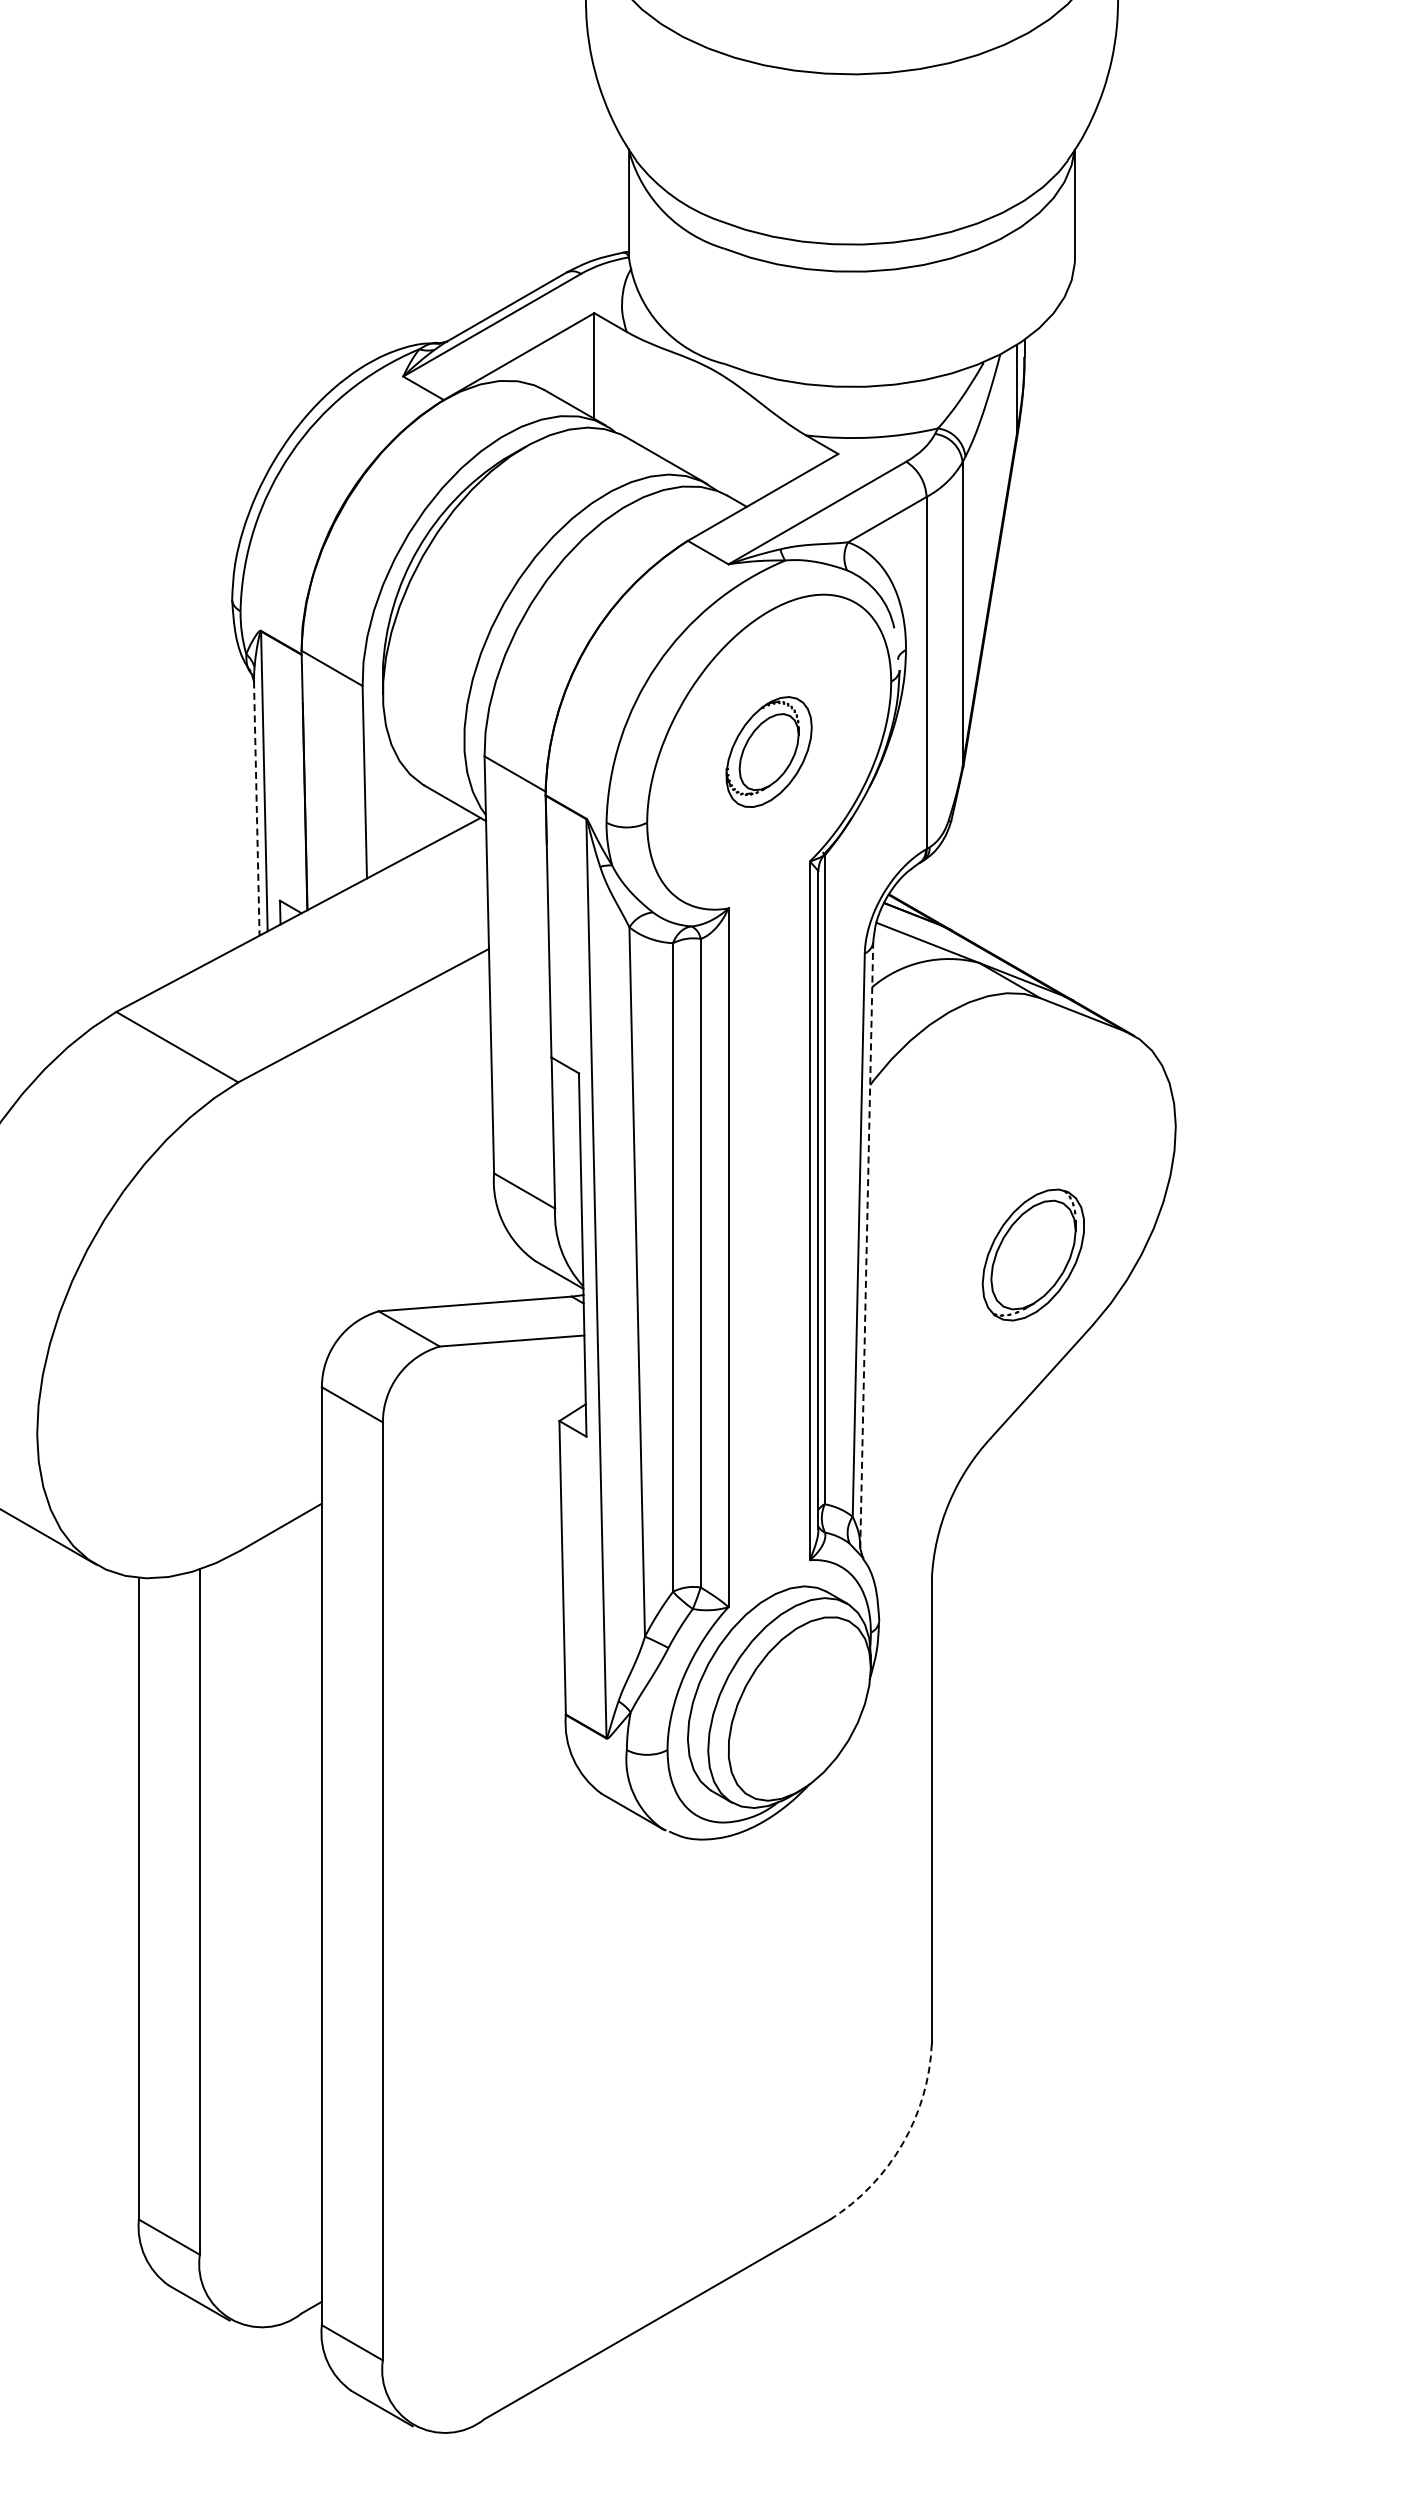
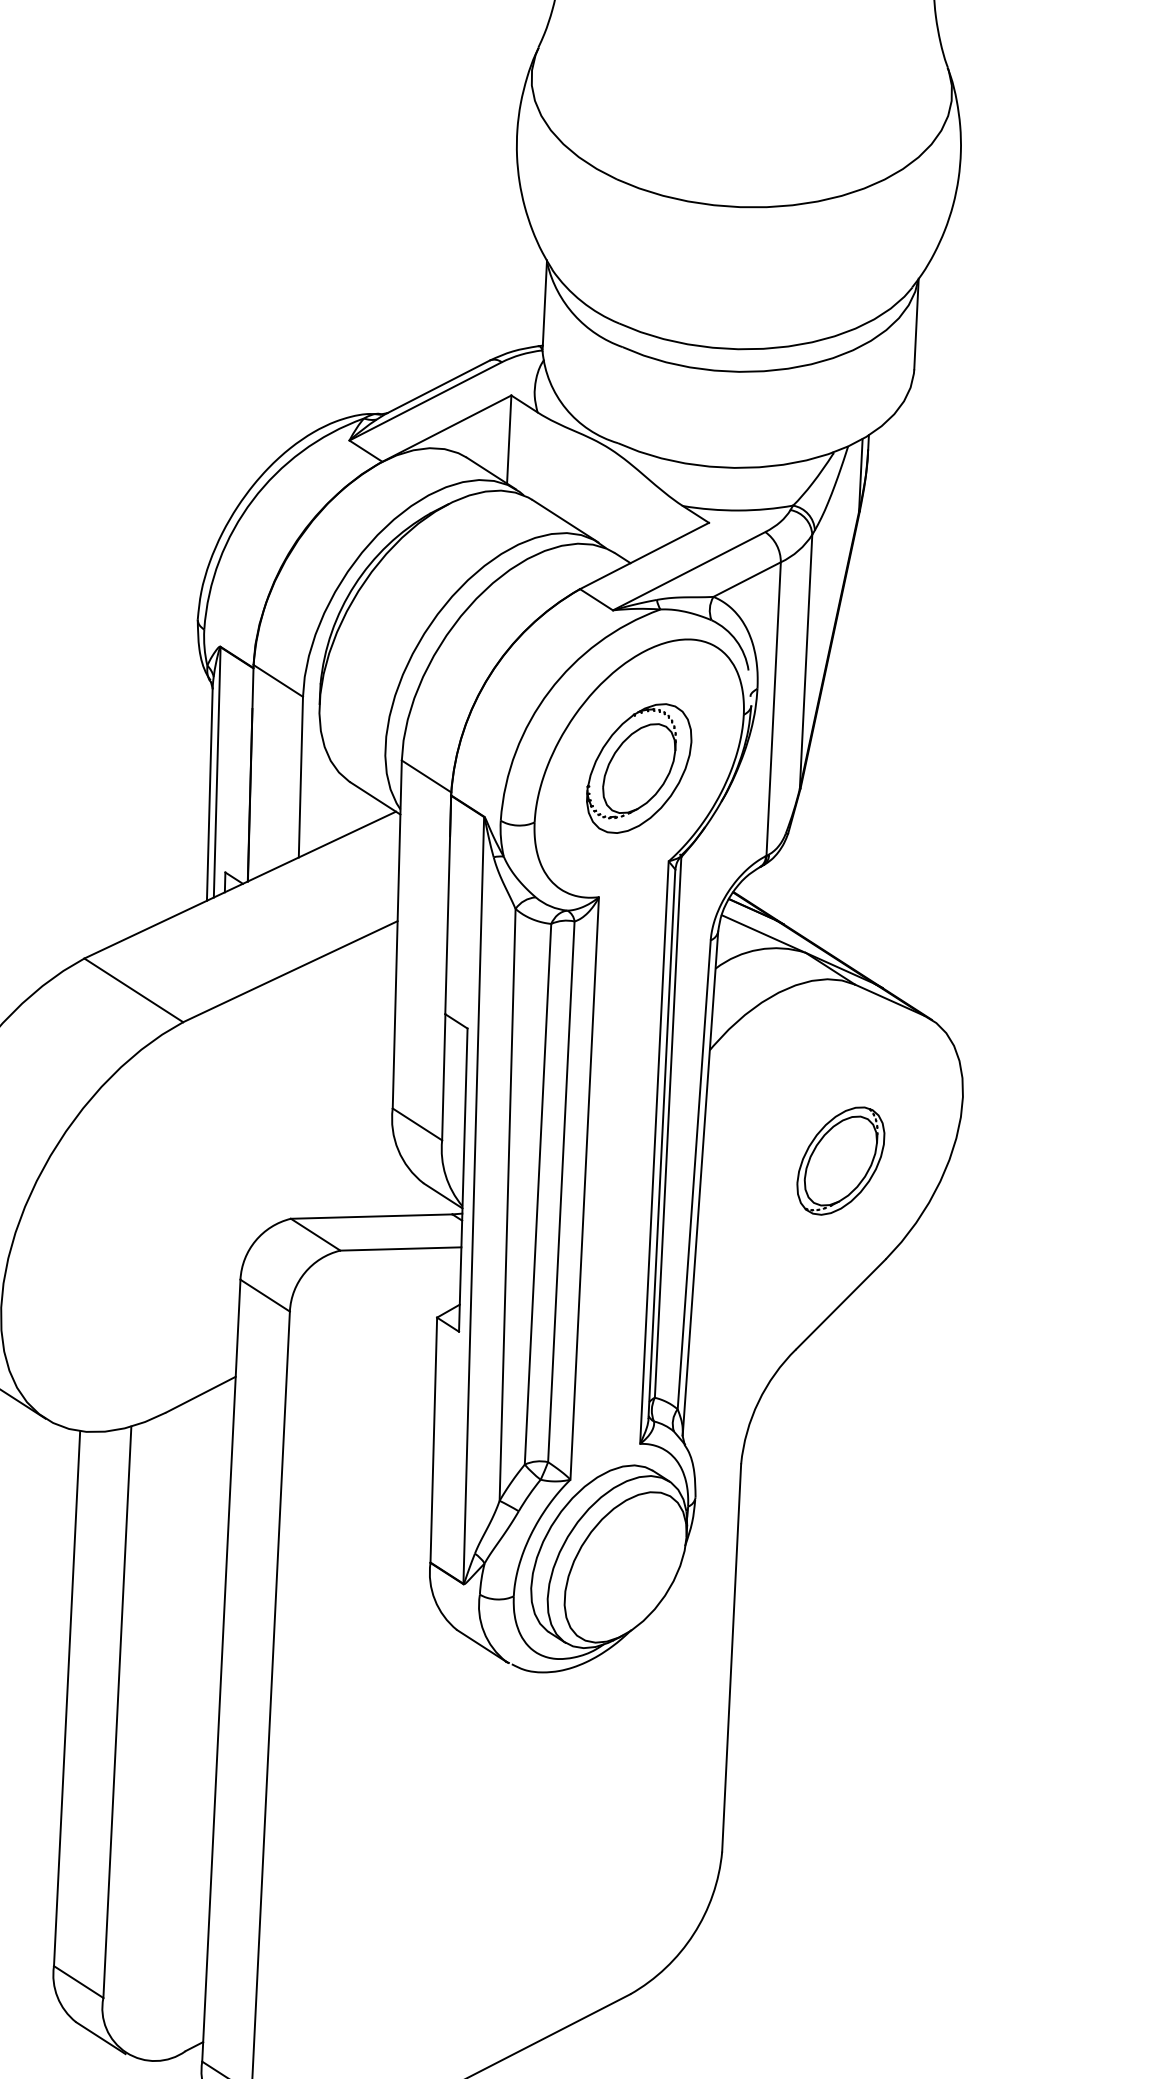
part: (768, 751) -> (638, 768), size x1.43
line: (256, 809) -> (209, 795), dashed -> solid
line: (866, 1245) -> (700, 1183), dashed -> solid
part: (1032, 1254) -> (840, 1160), moved
arc: (902, 2144) -> (693, 1934), dashed -> solid

